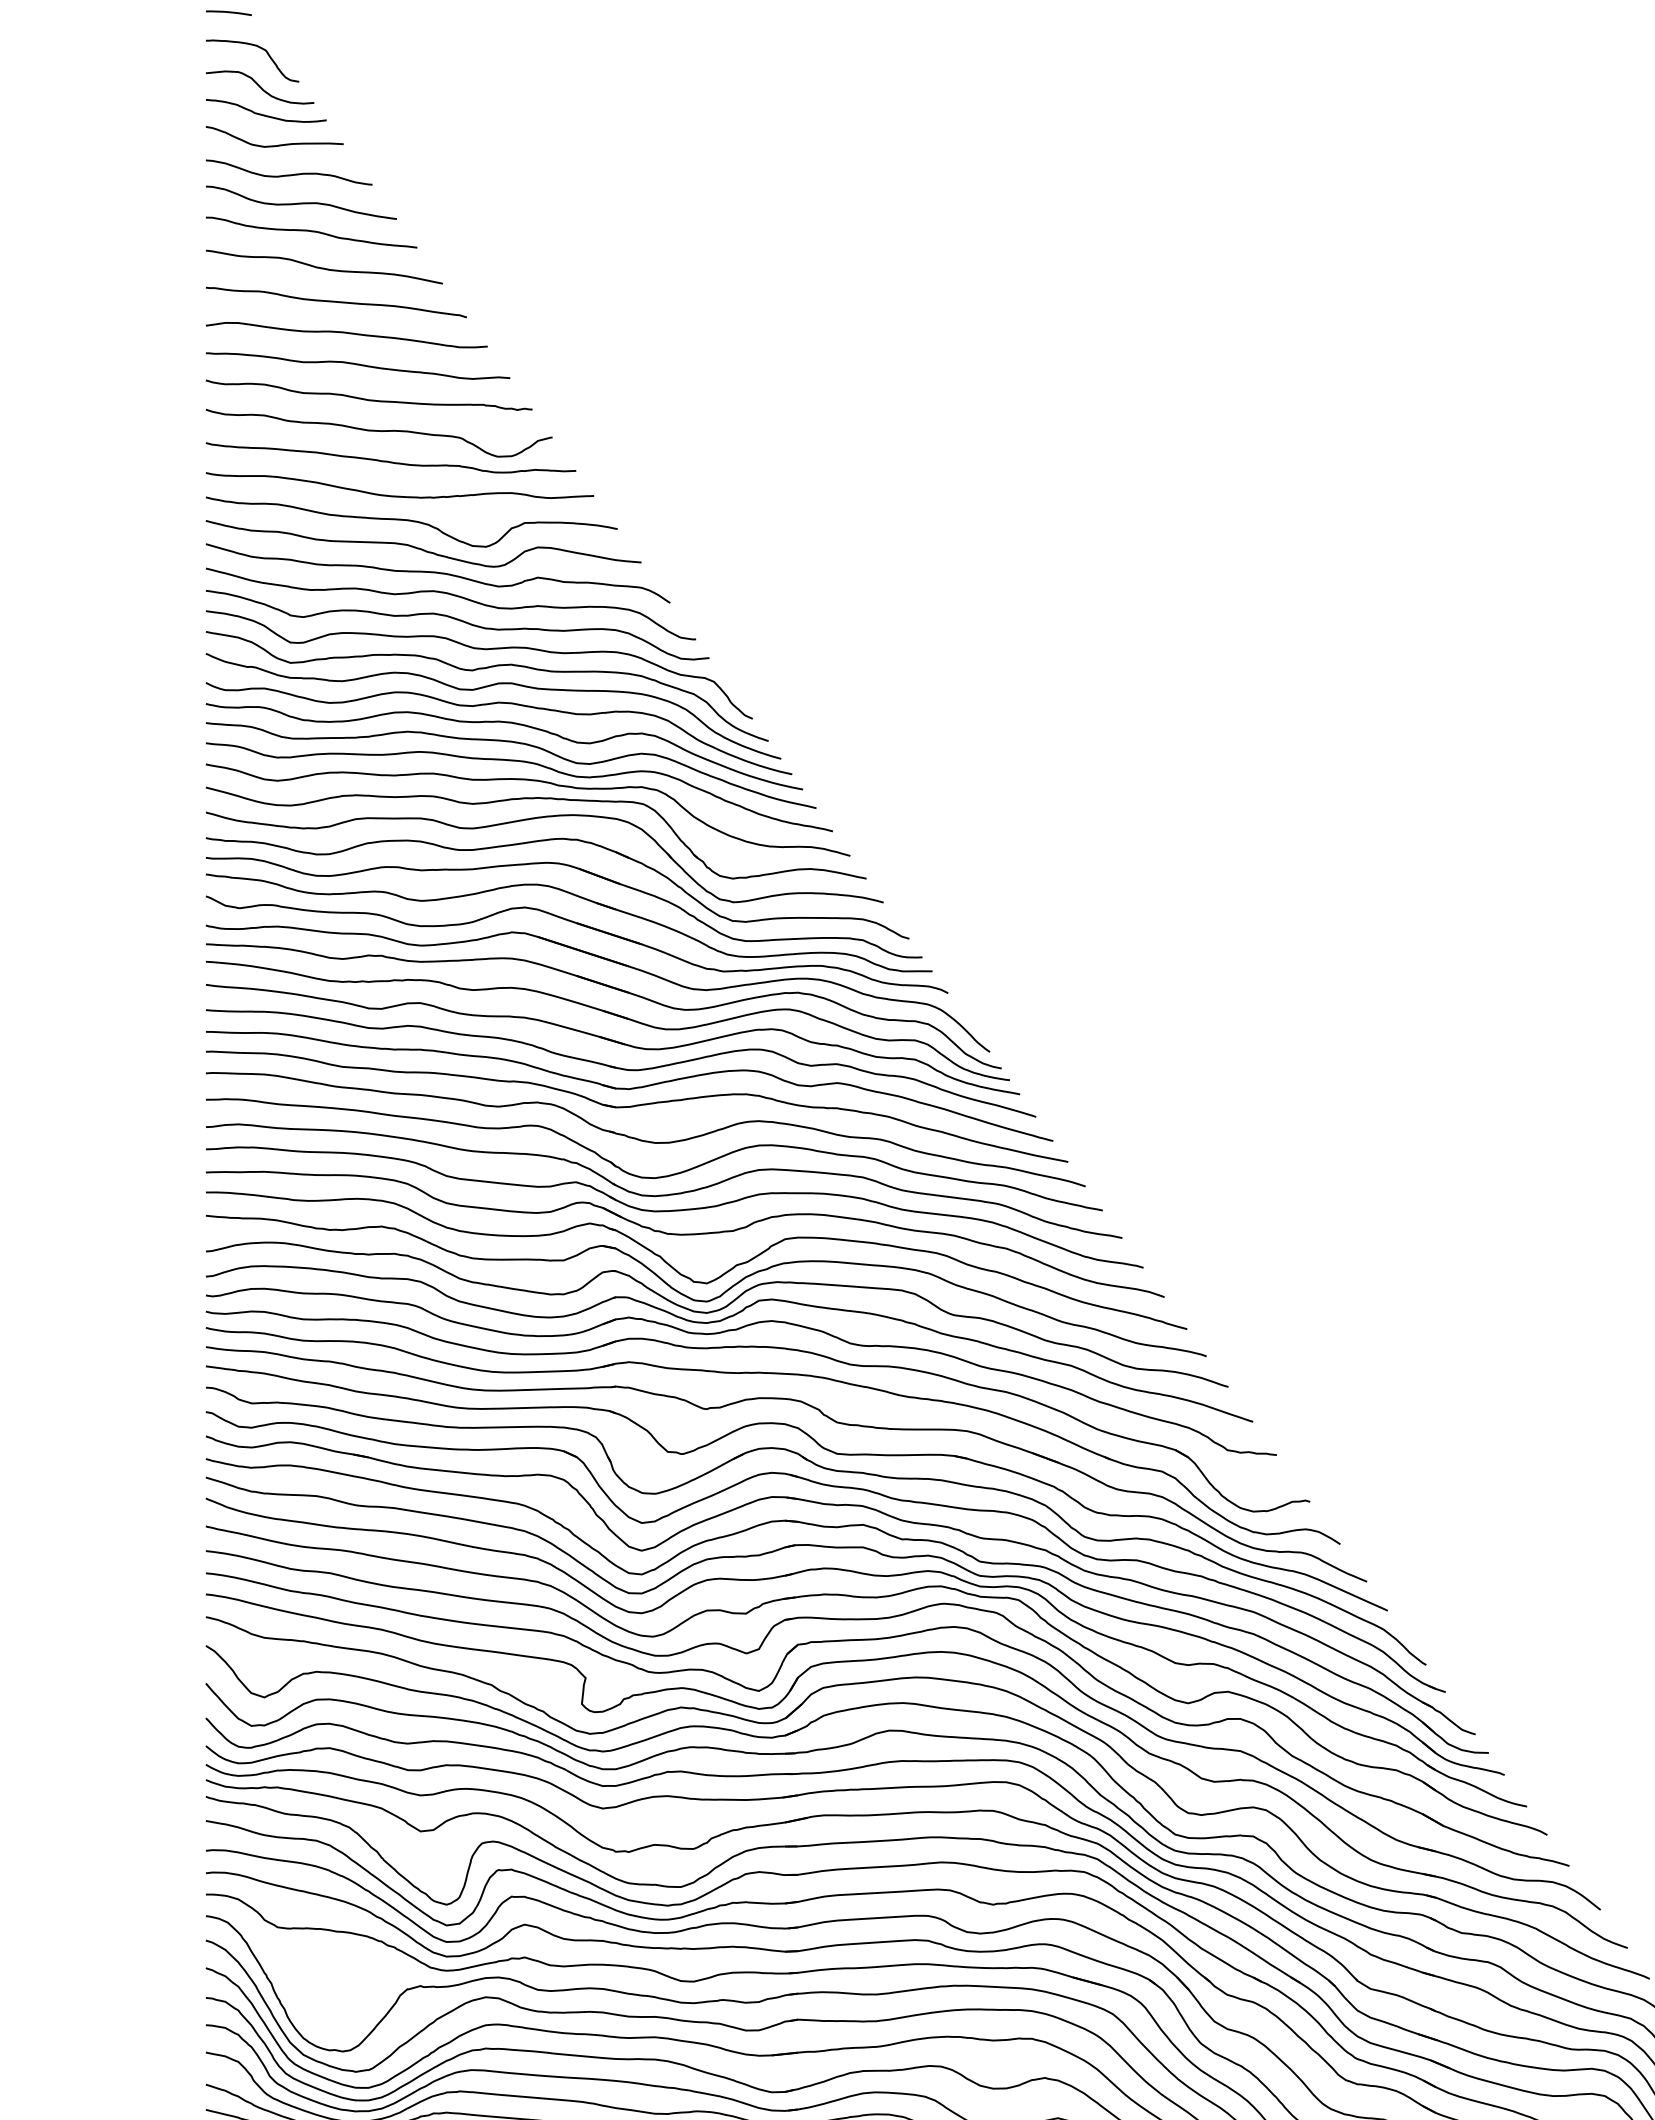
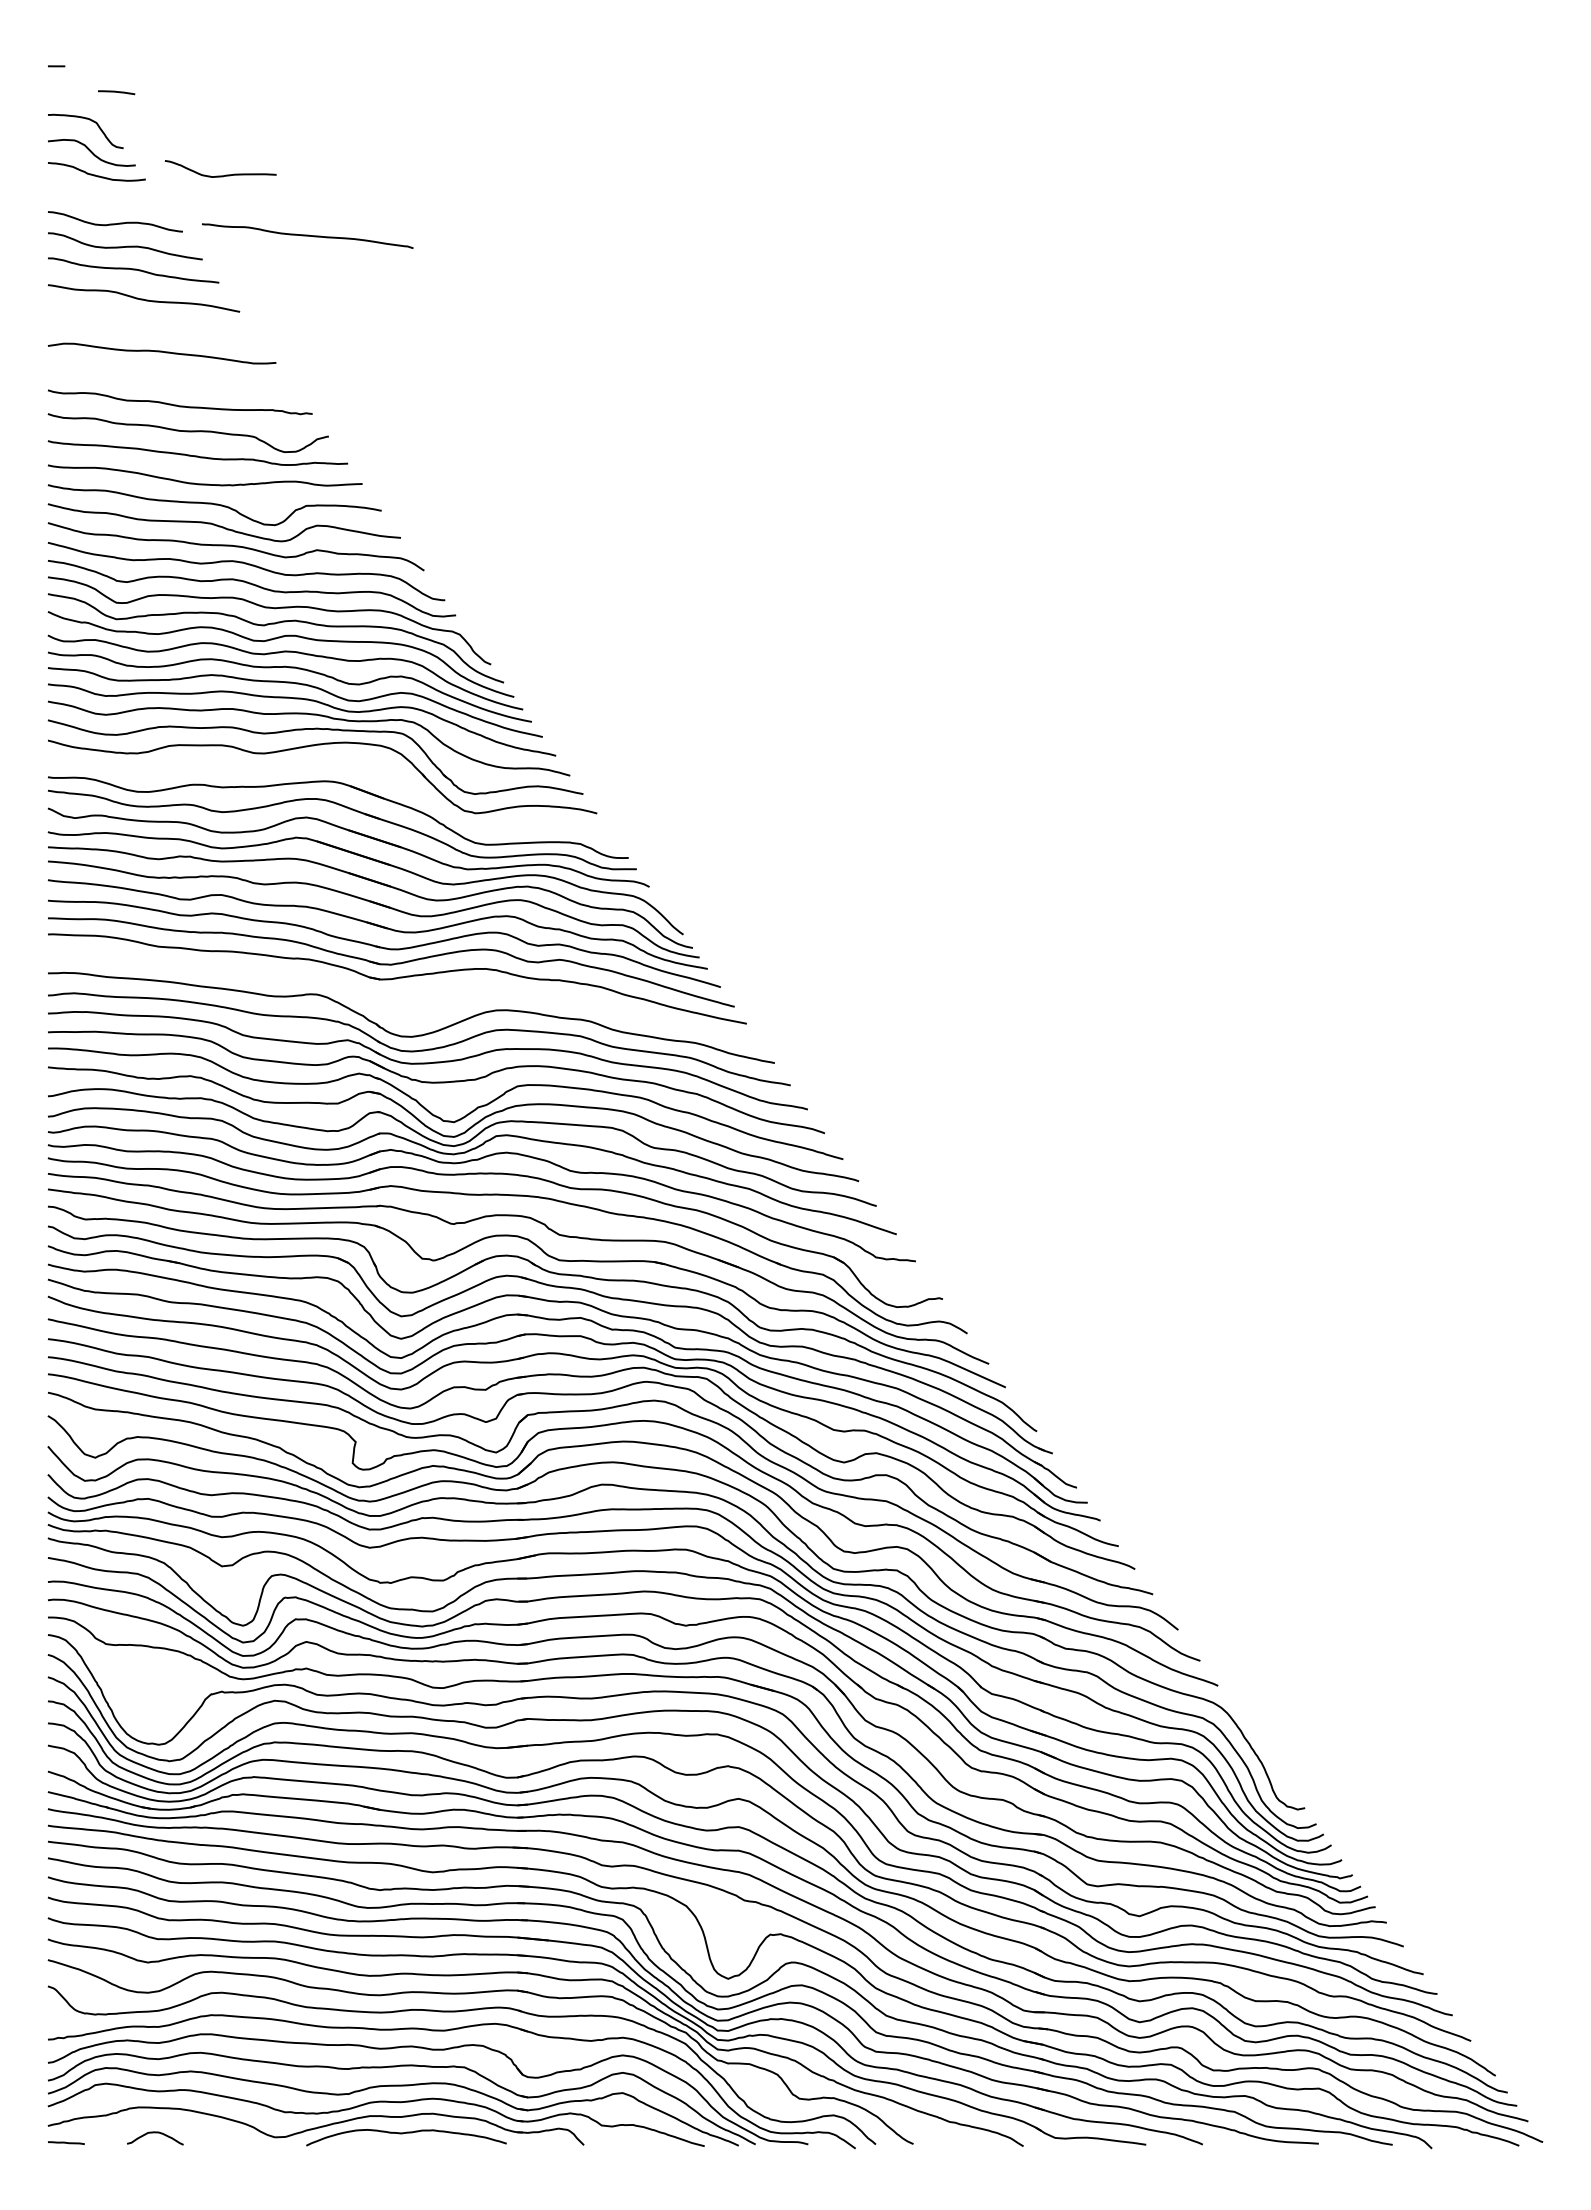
line: (228, 12) -> (116, 92), moved
curve: (274, 144) -> (220, 175), moved
curve: (336, 301) -> (307, 235), moved
curve: (358, 365) -> (171, 378), removed
part: (553, 840) -> (329, 763), removed
part: (643, 1139) -> (402, 1005), removed

